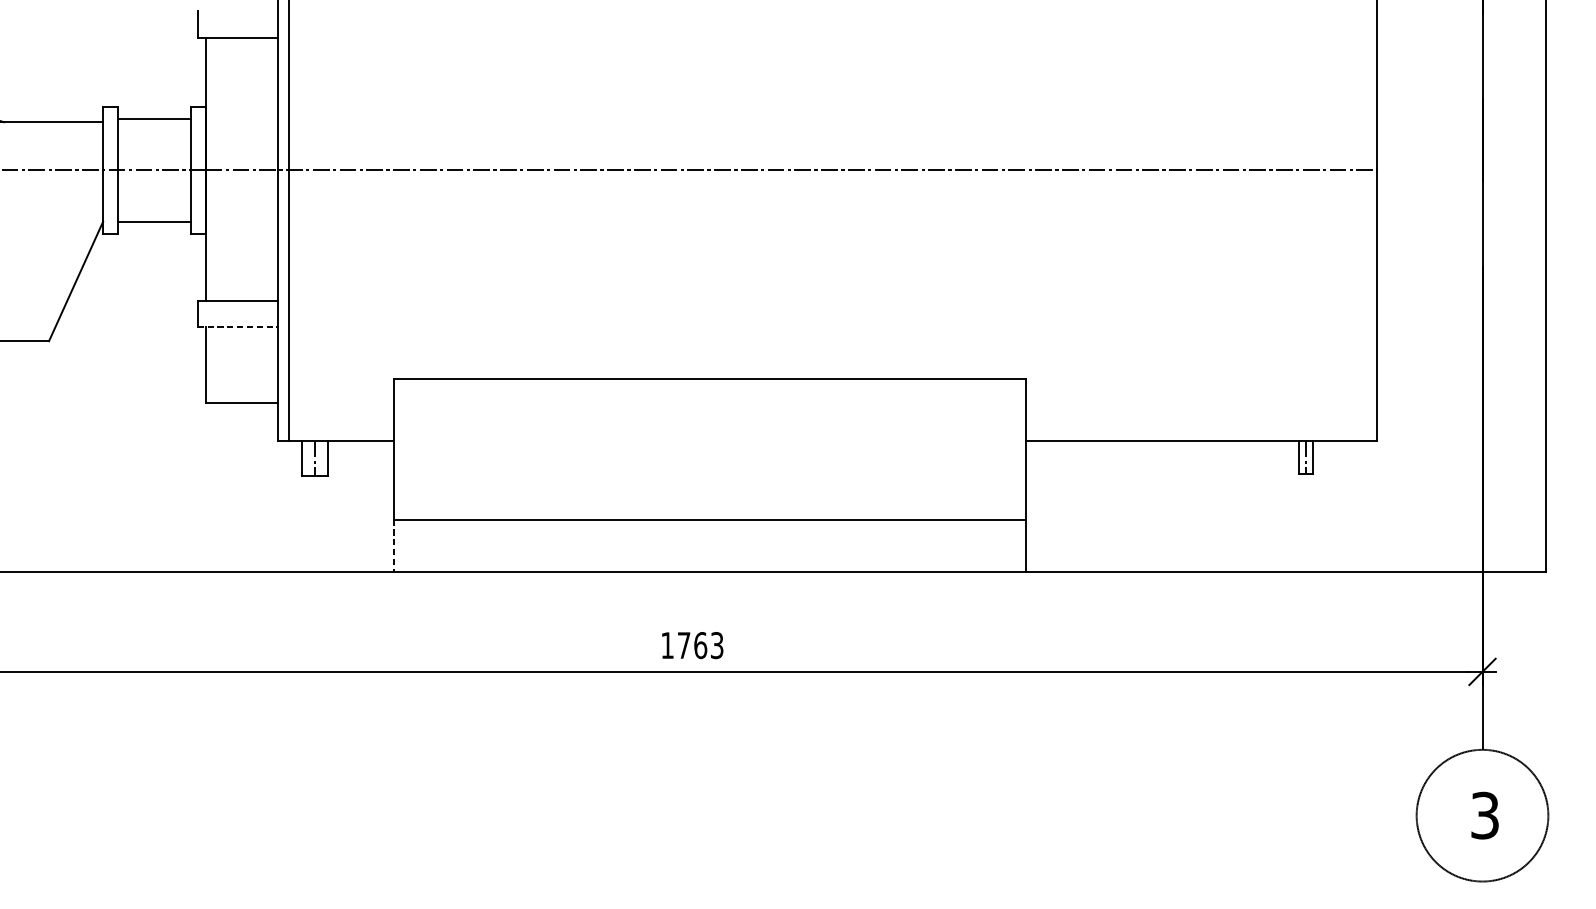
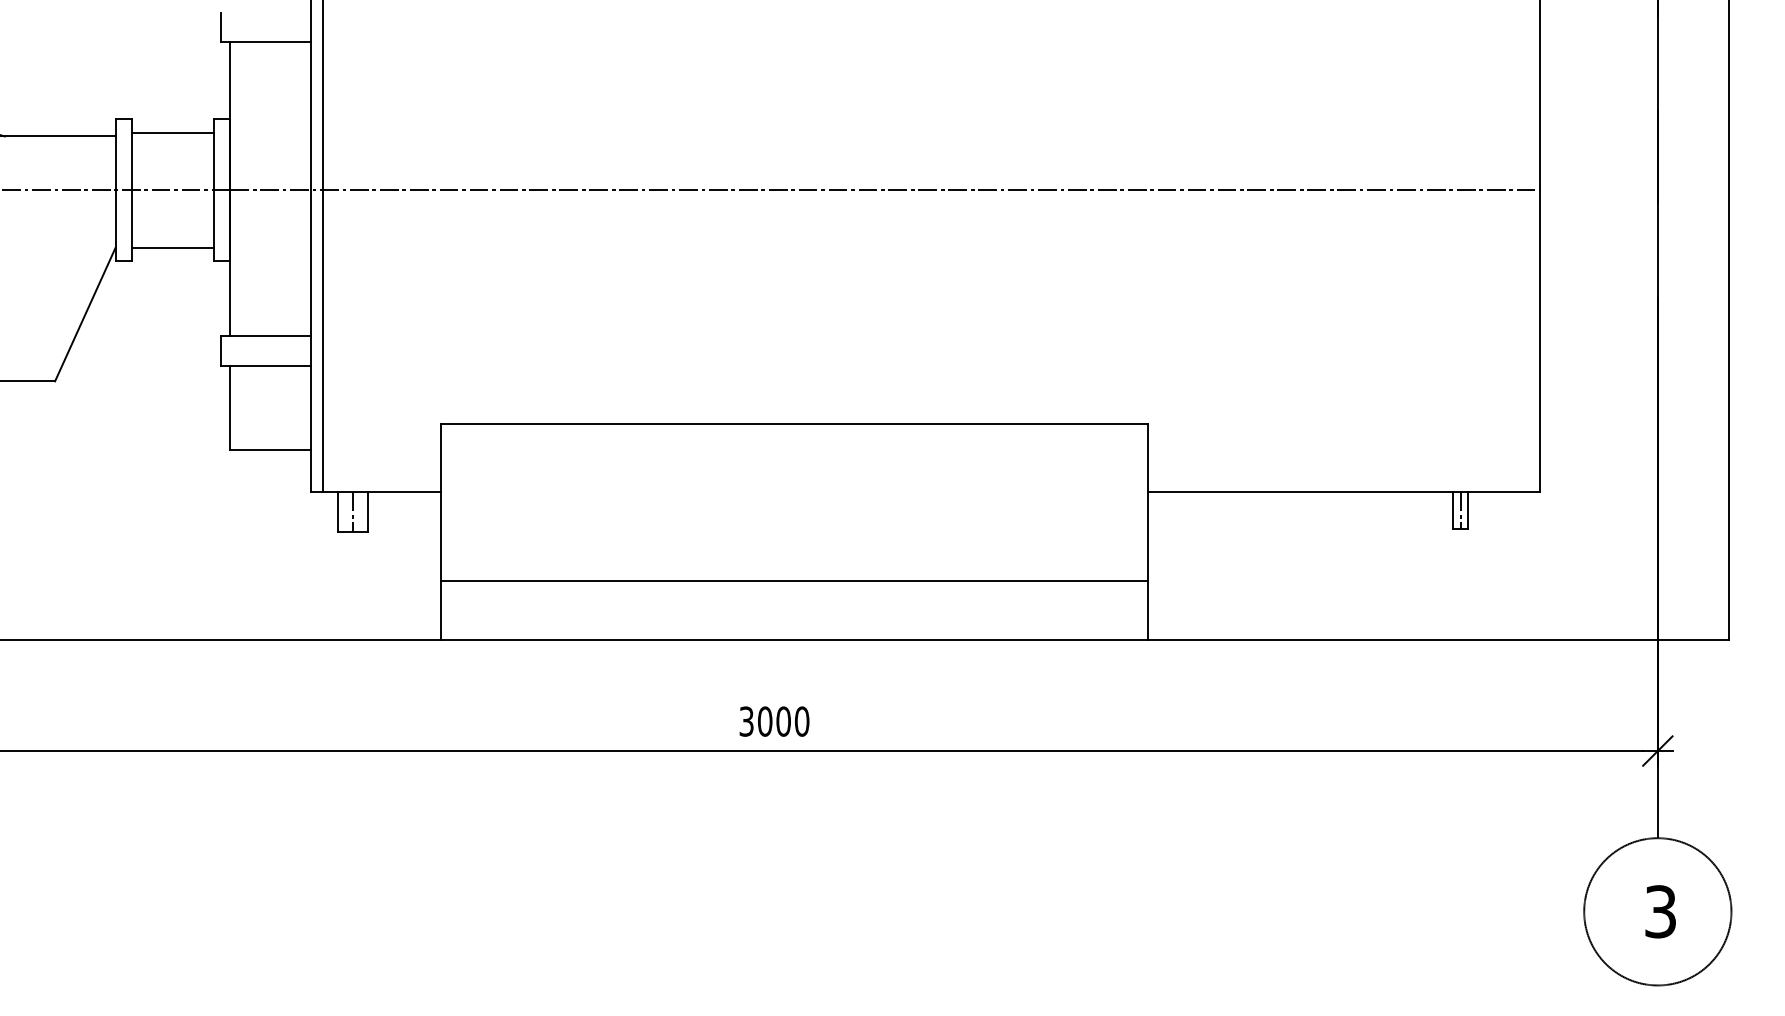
line: (238, 327) -> (266, 365), dashed -> solid
line: (394, 546) -> (441, 610), dashed -> solid
text: (692, 645) -> (774, 721), 1763 -> 3000

